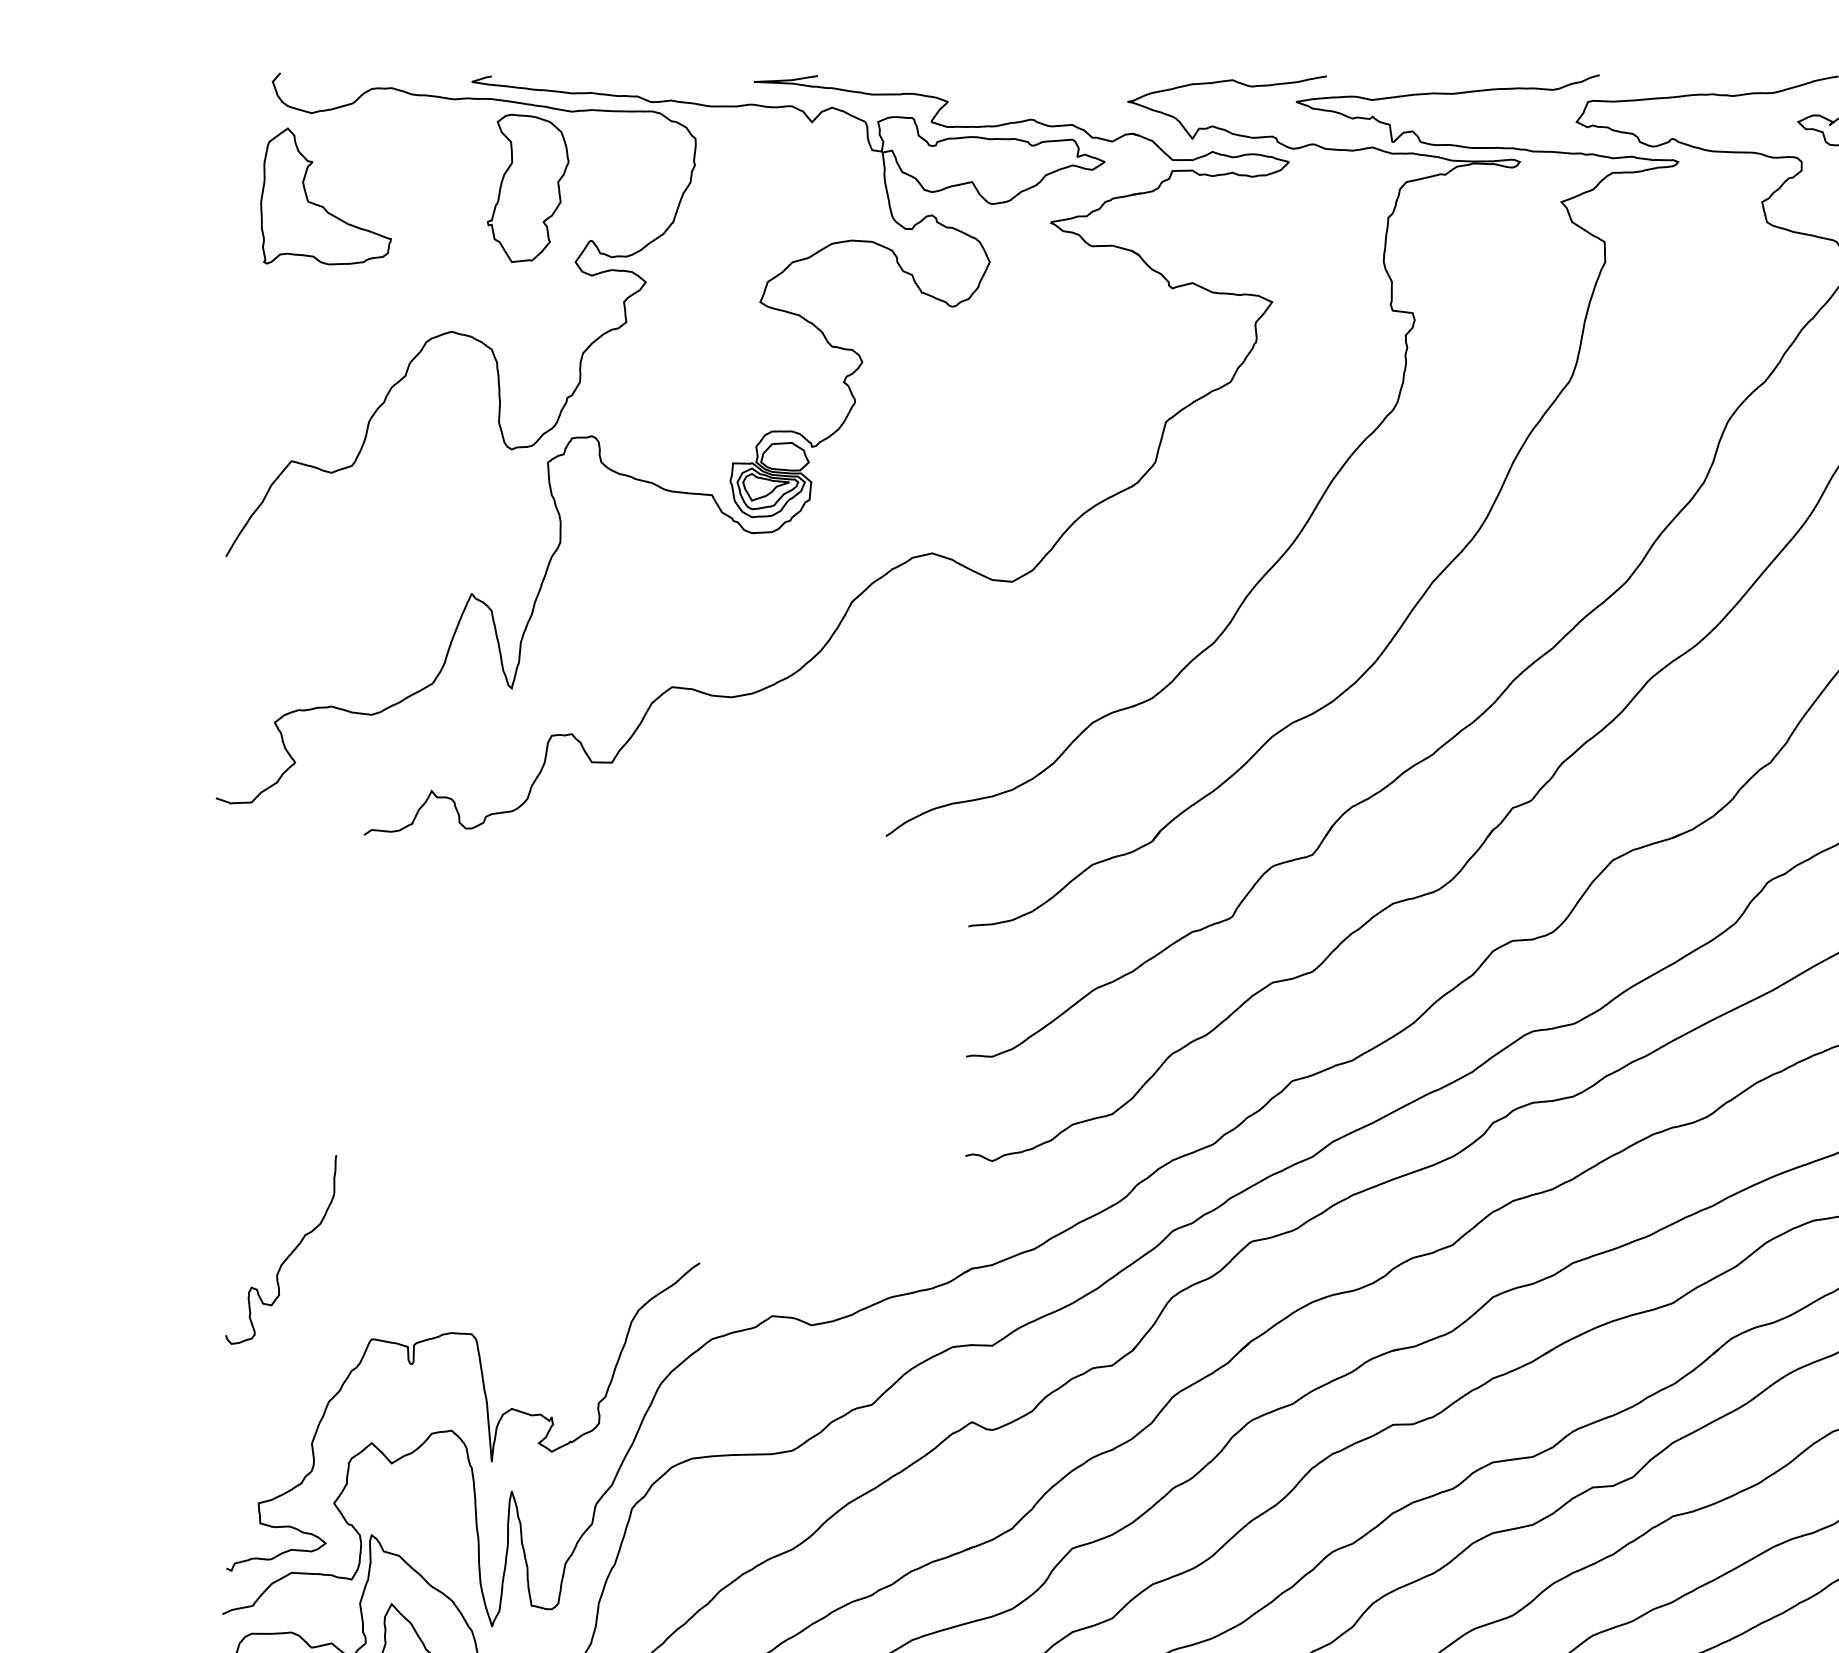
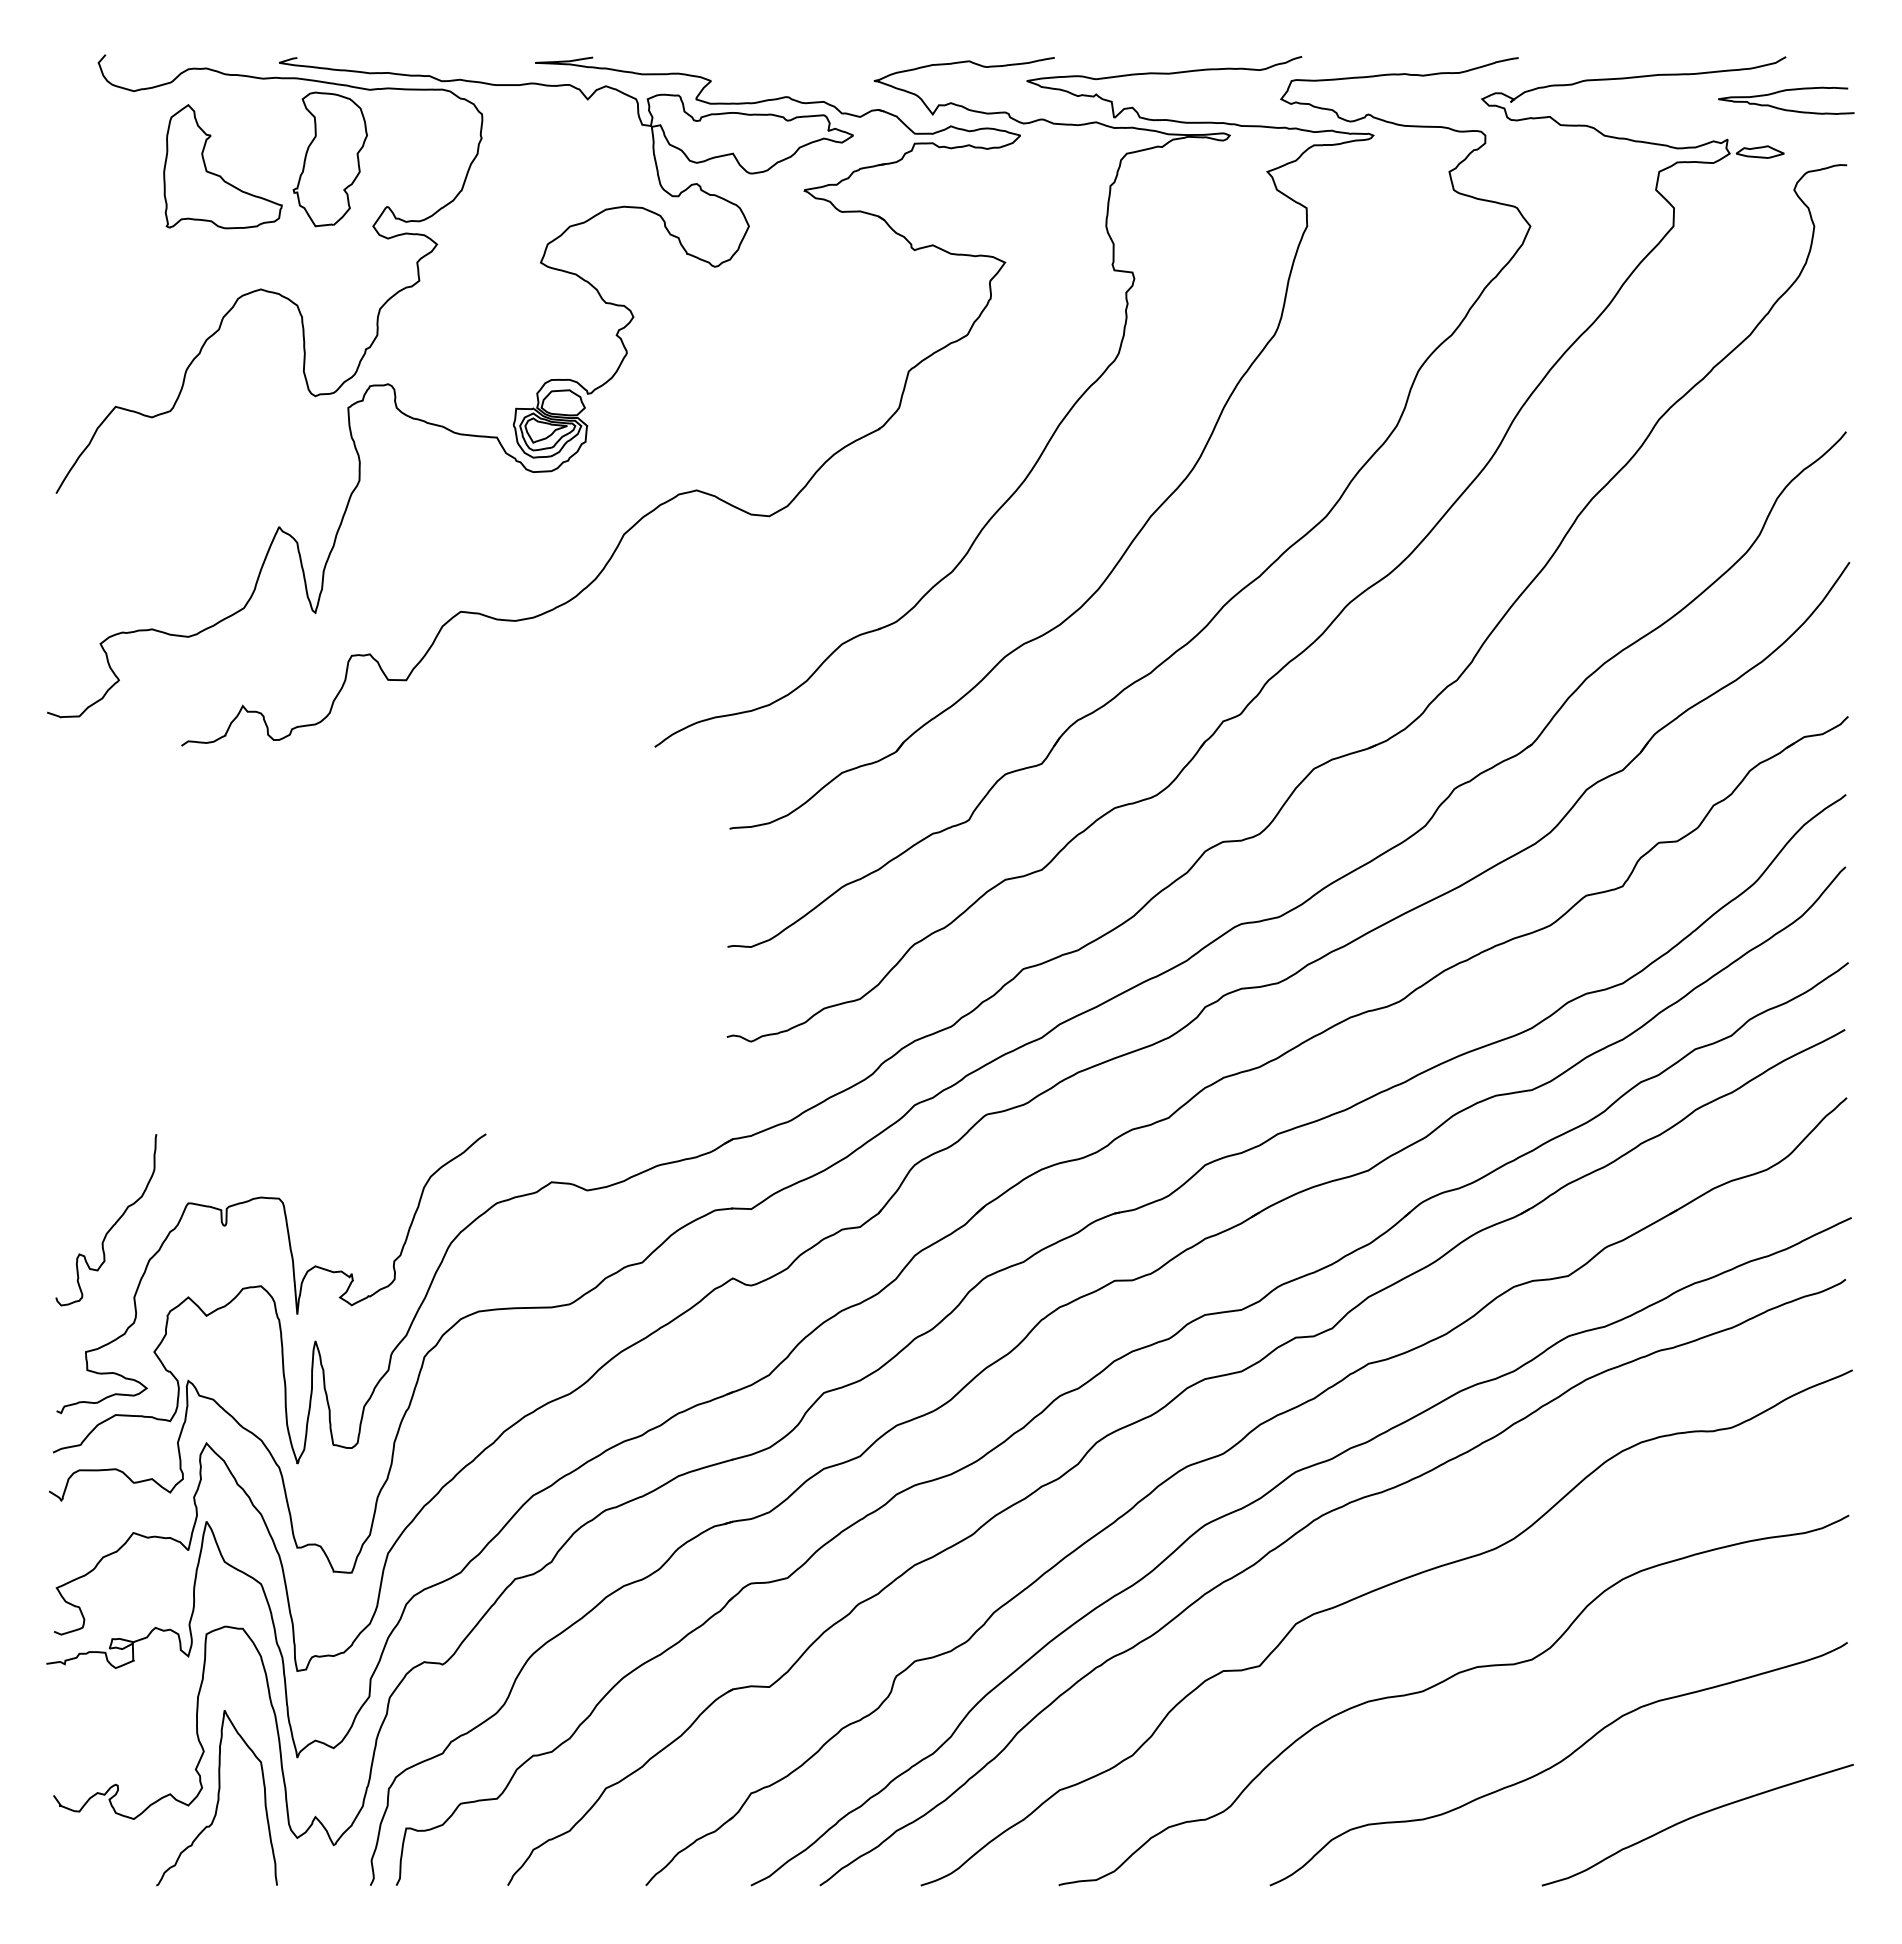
part: (321, 205) -> (218, 174), moved
curve: (288, 1255) -> (112, 1225), moved

